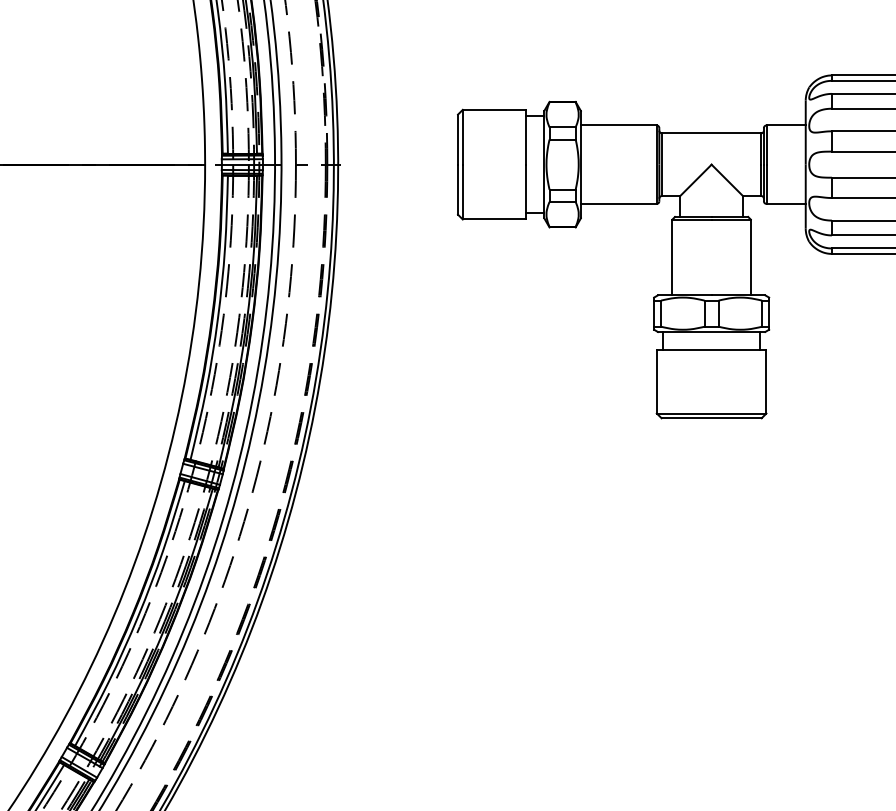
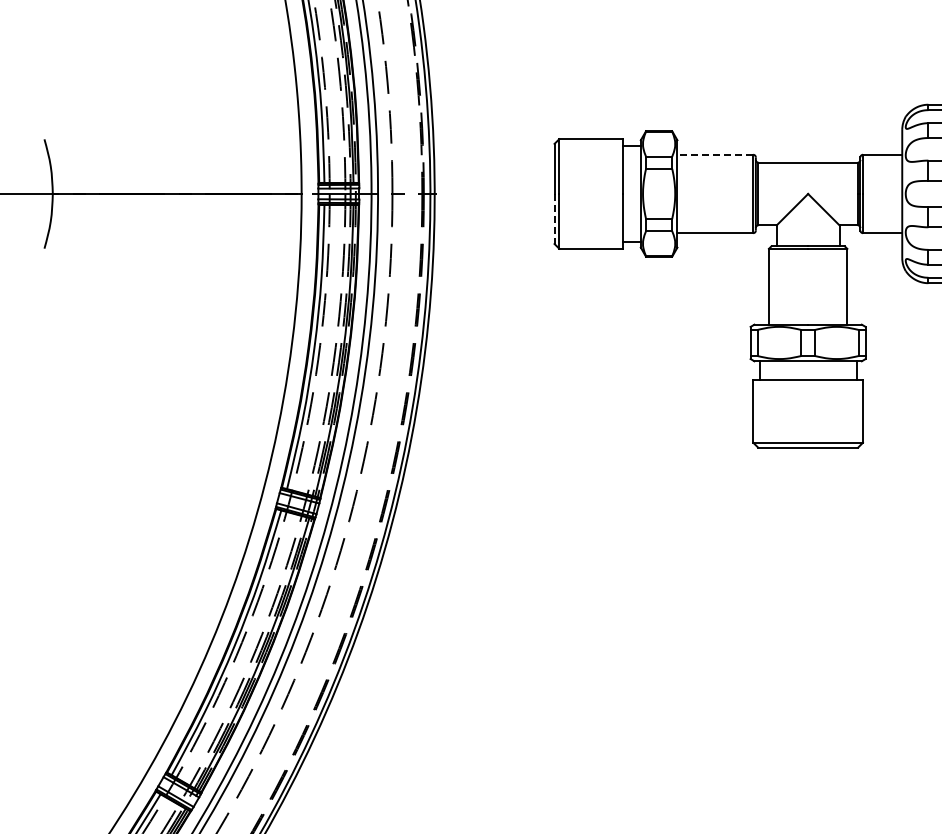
line: (618, 125) -> (715, 154), solid -> dashed
line: (457, 190) -> (554, 219), solid -> dashed

